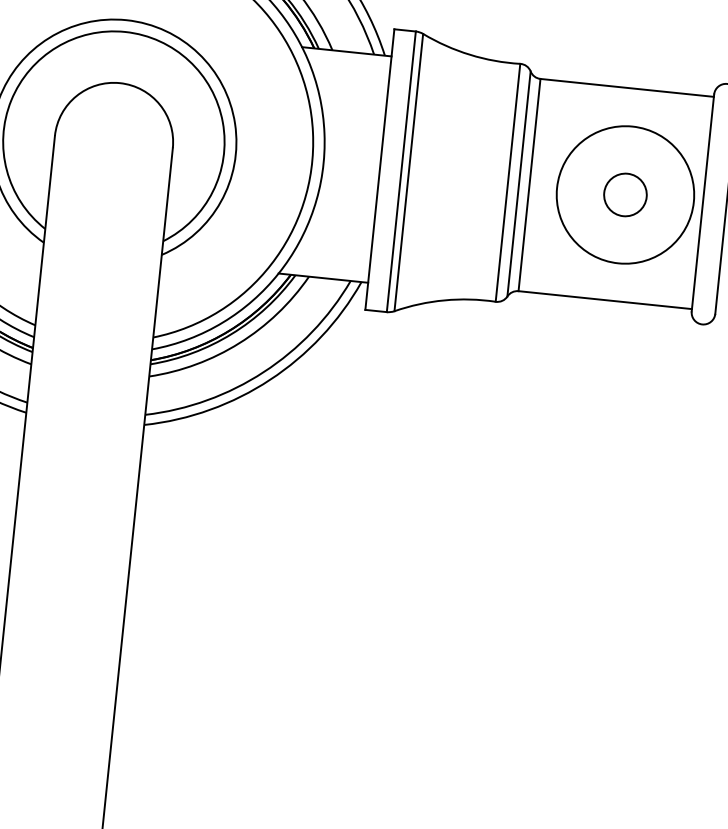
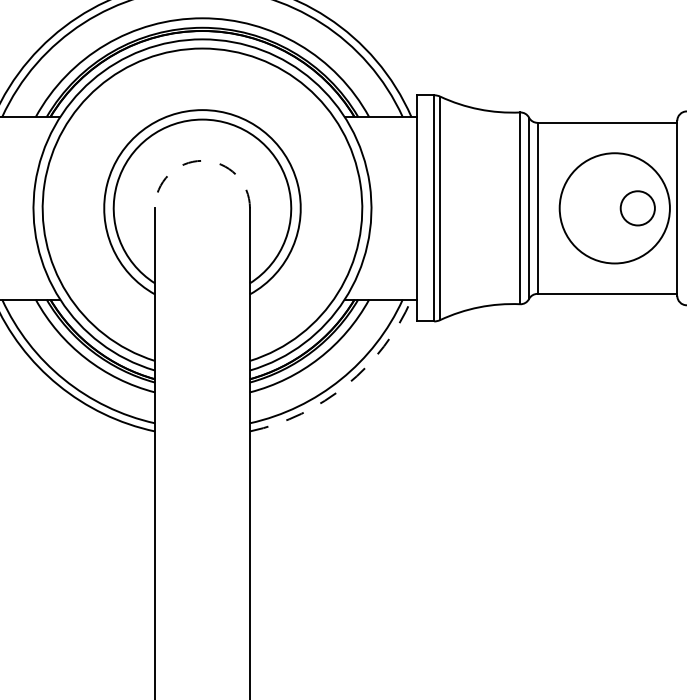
arc: (120, 82) -> (202, 160), solid -> dashed
circle: (625, 195) -> (637, 208), moved
arc: (269, 380) -> (346, 385), solid -> dashed

